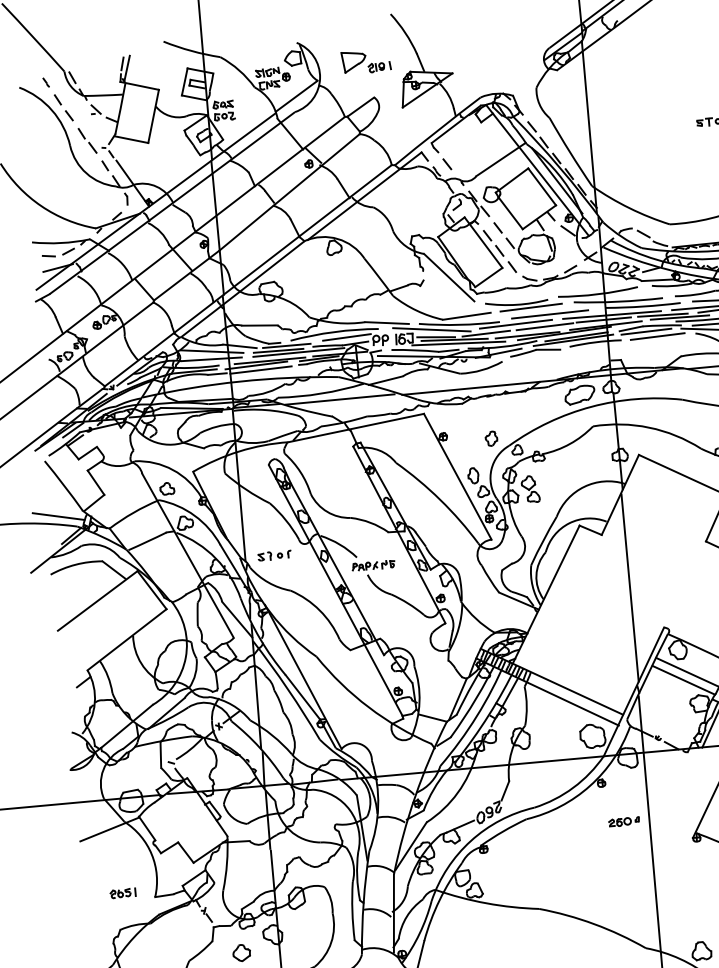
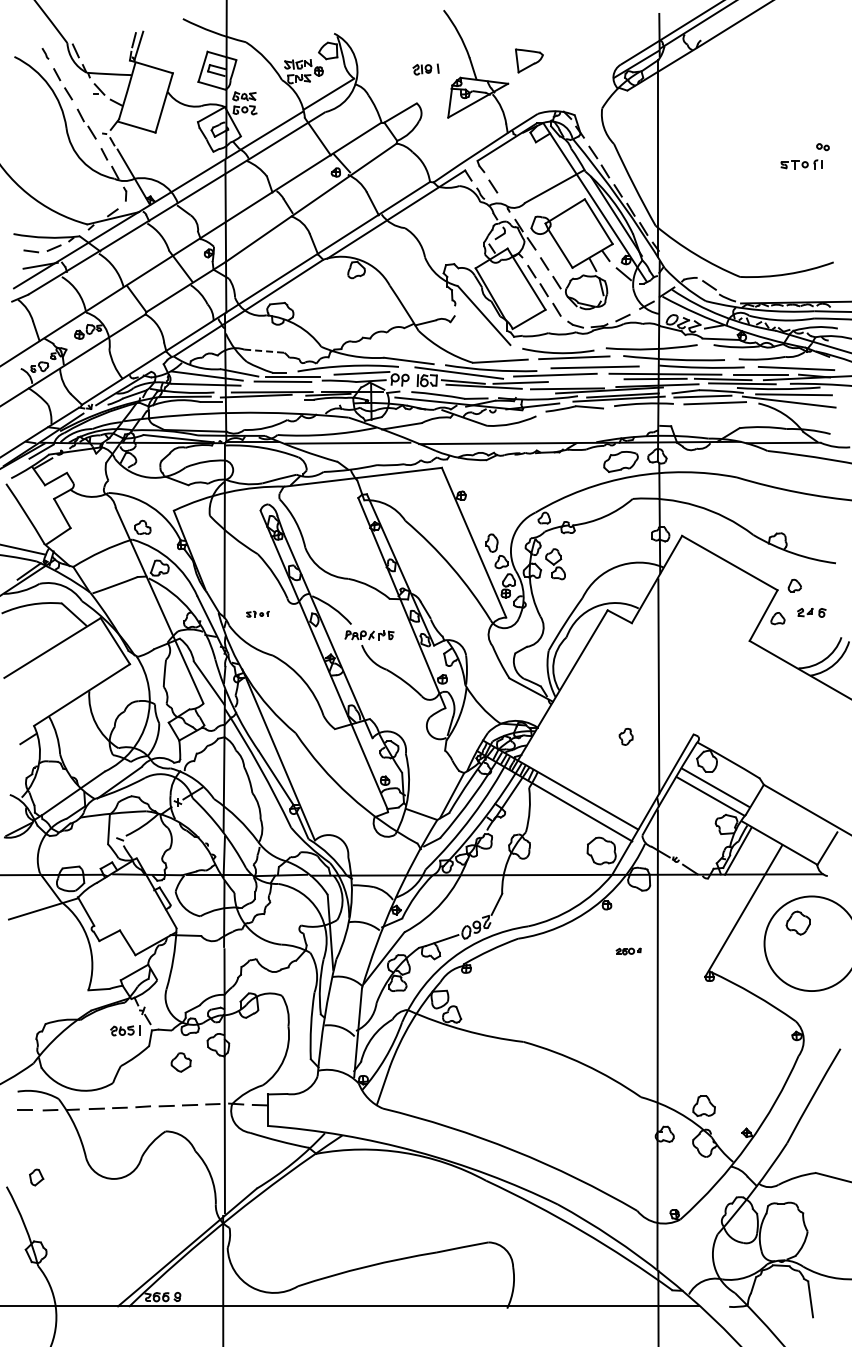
part: (354, 61) -> (529, 60), moved
line: (260, 325) -> (264, 351), solid -> dashed
line: (544, 326) -> (587, 380), removed
line: (458, 342) -> (488, 390), removed
line: (298, 352) -> (305, 385), removed
line: (260, 369) -> (260, 401), removed
part: (490, 438) -> (625, 736), moved
part: (274, 556) -> (257, 614), size x0.6
part: (623, 821) -> (628, 951), size x0.7
part: (123, 893) -> (125, 1030), moved

